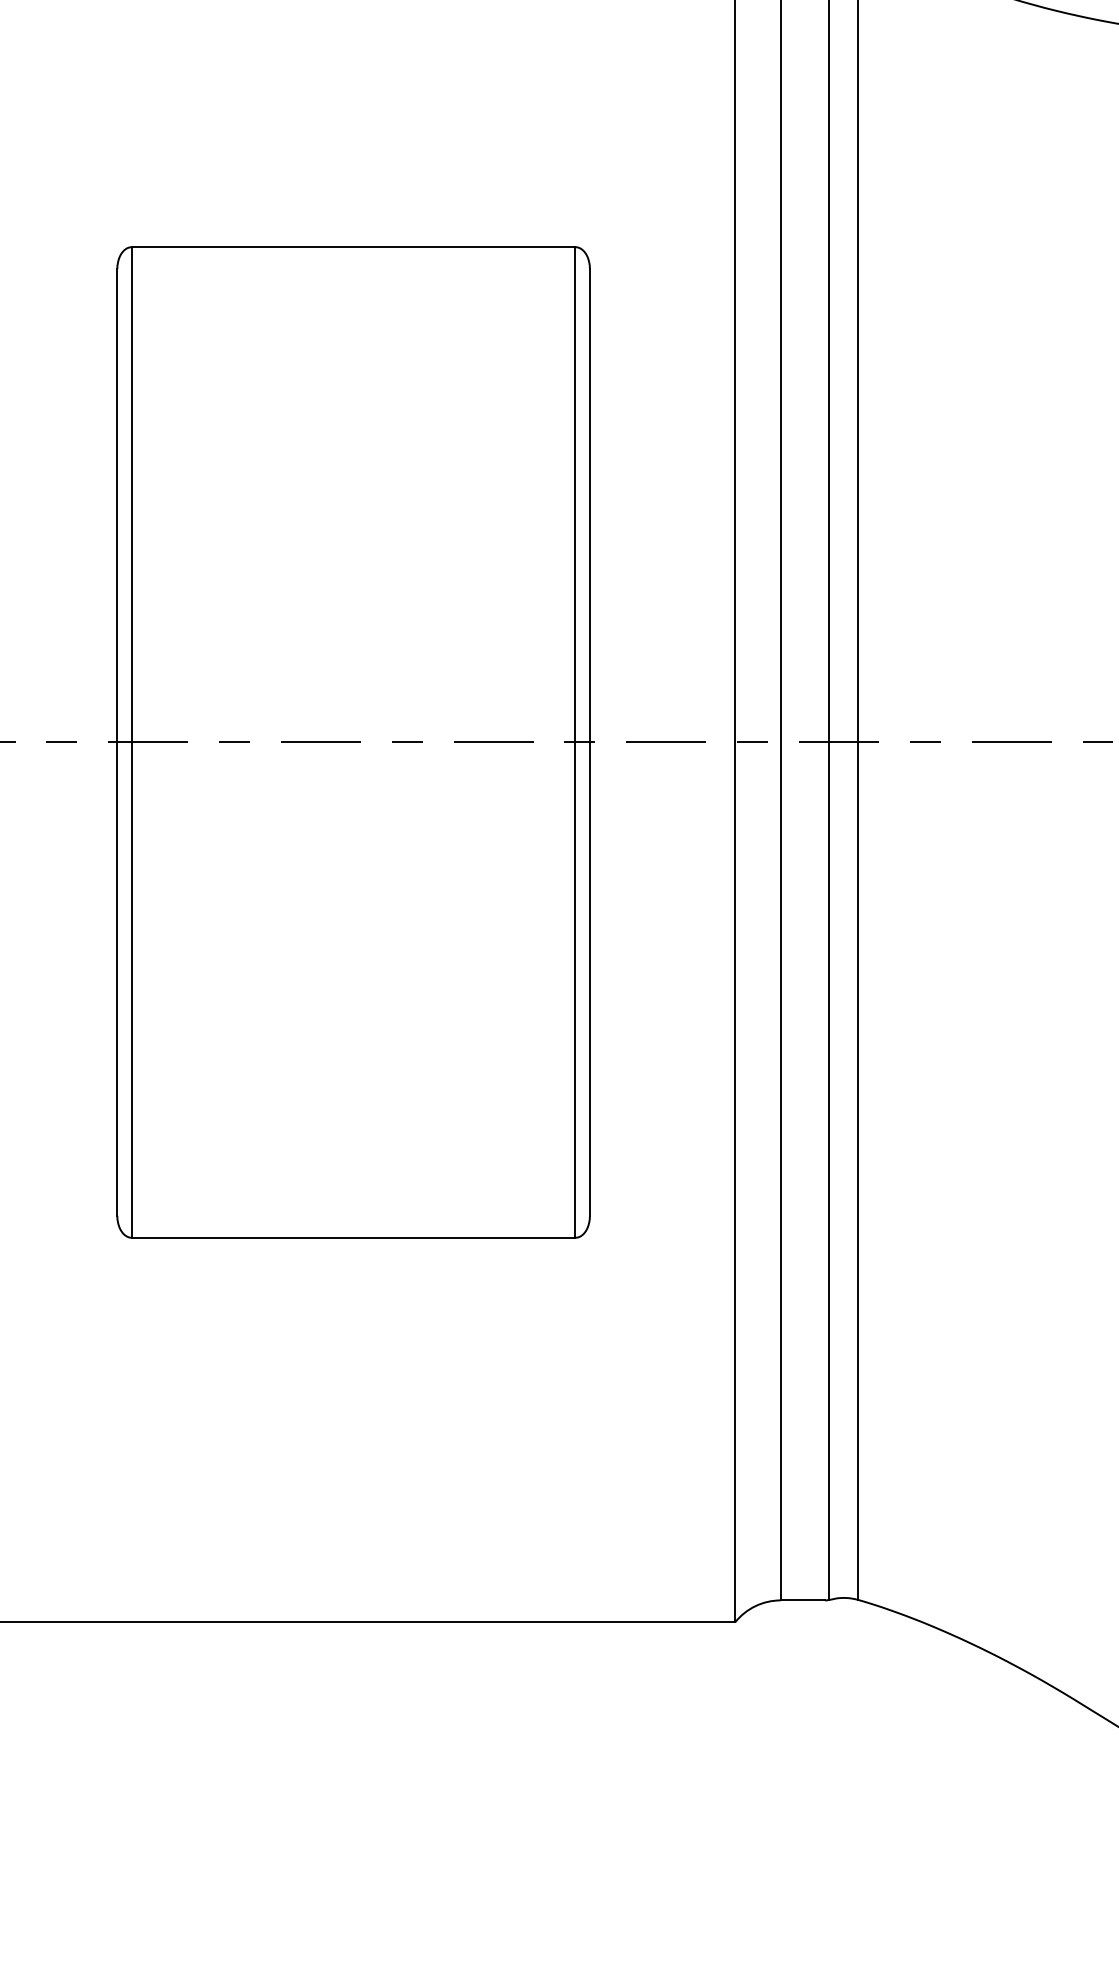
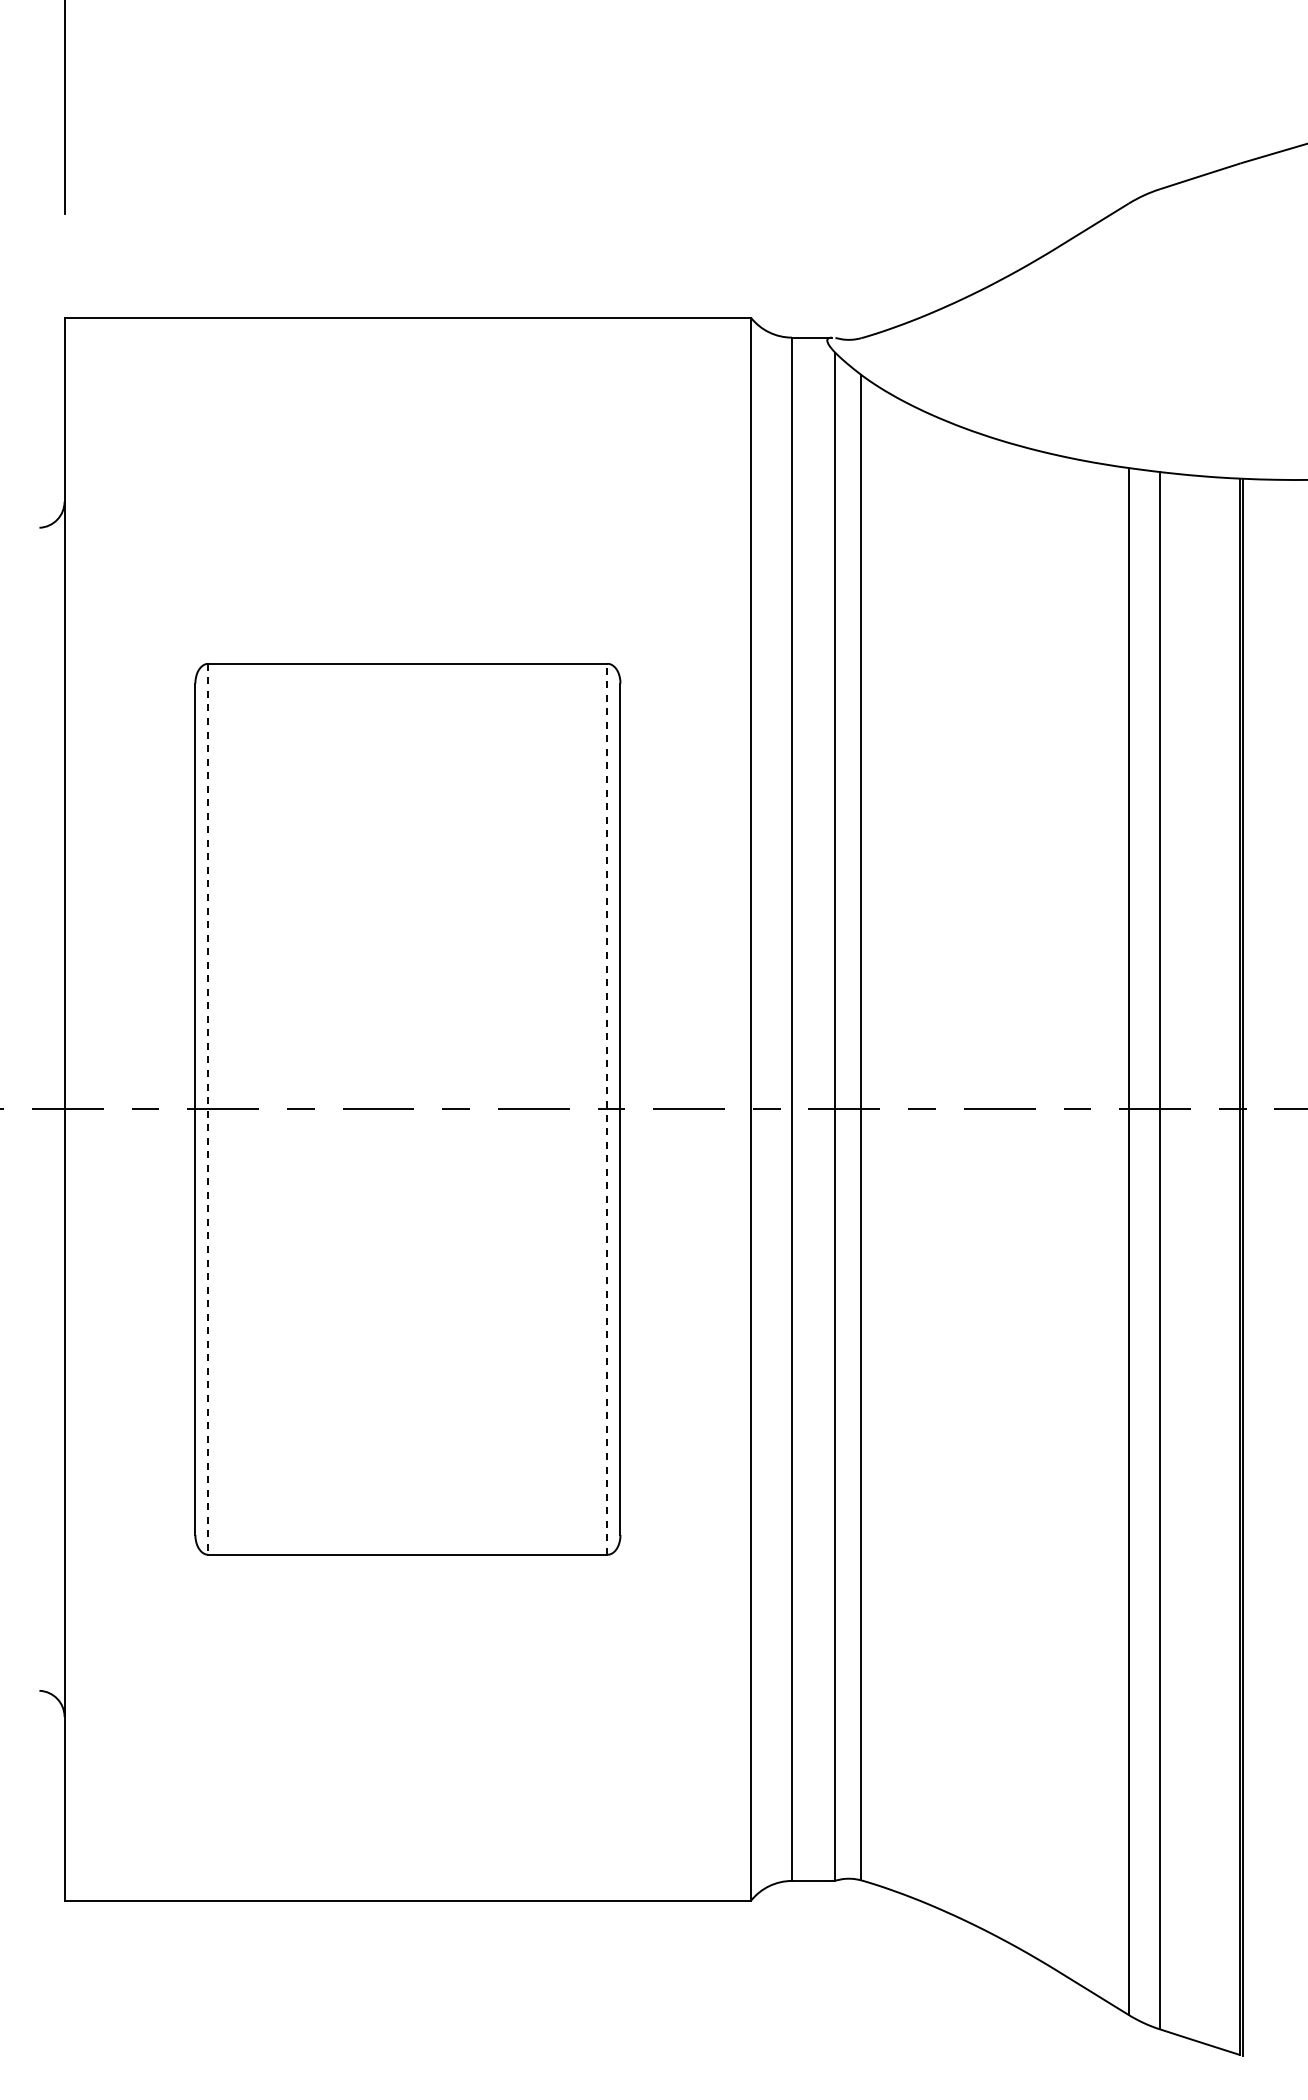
line: (575, 741) -> (607, 1108), solid -> dashed
line: (131, 742) -> (208, 1109), solid -> dashed

